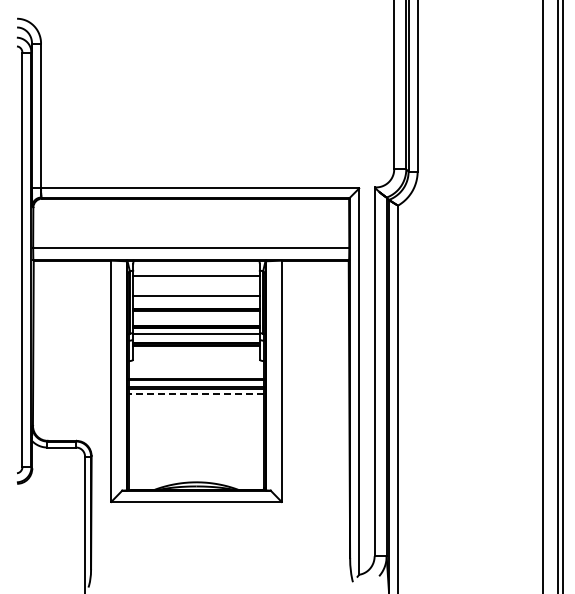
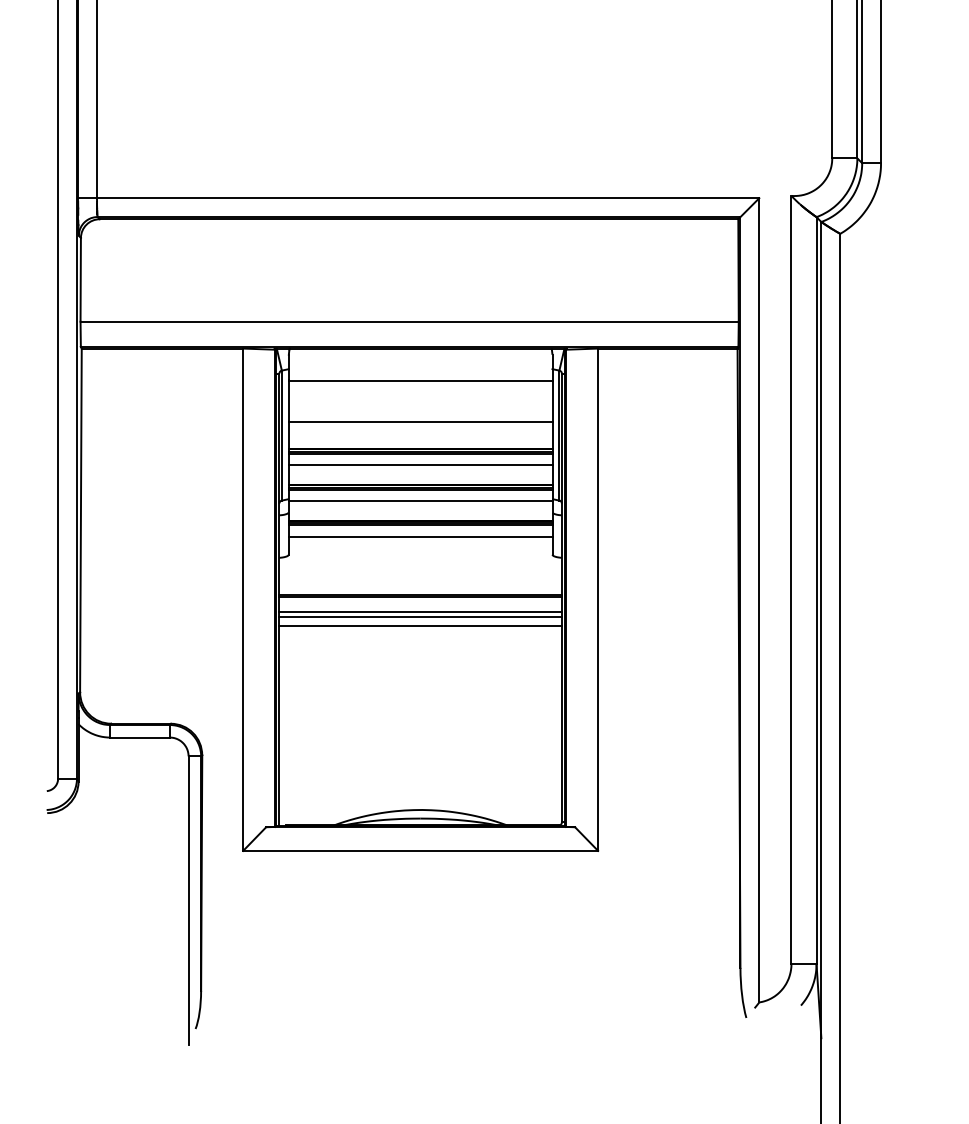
line: (196, 316) -> (420, 464), added
line: (196, 351) -> (420, 537), added
line: (196, 393) -> (420, 625), dashed -> solid

